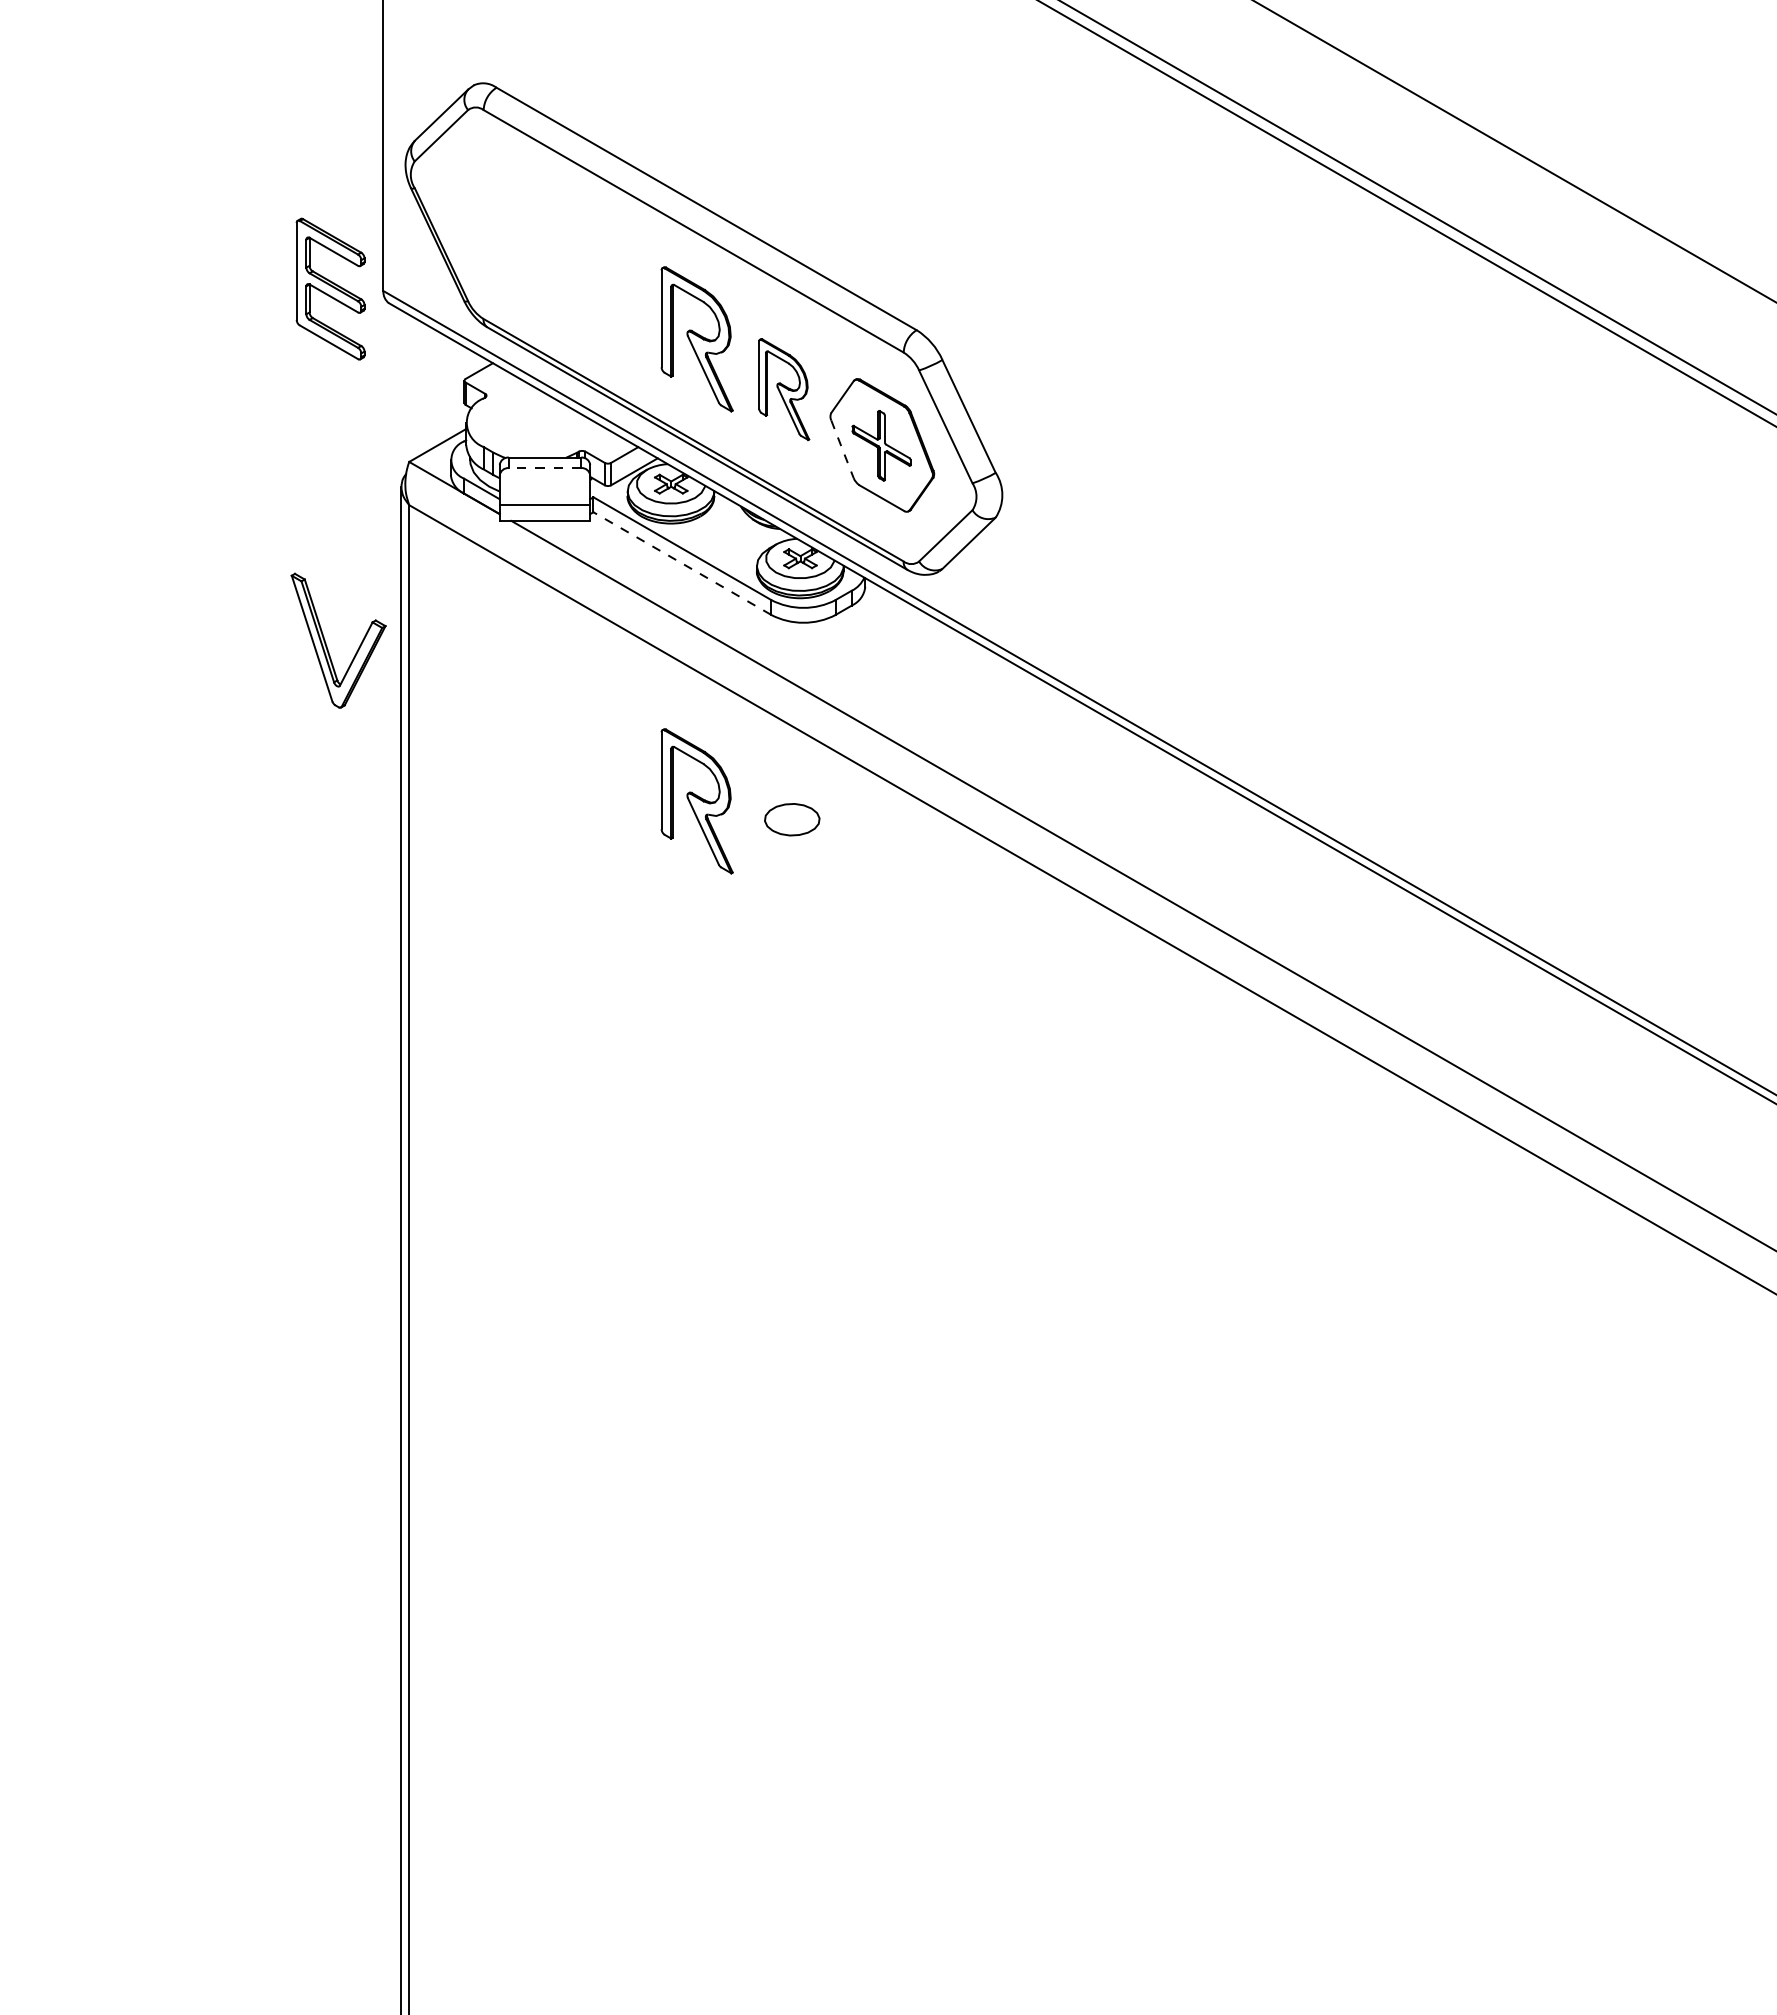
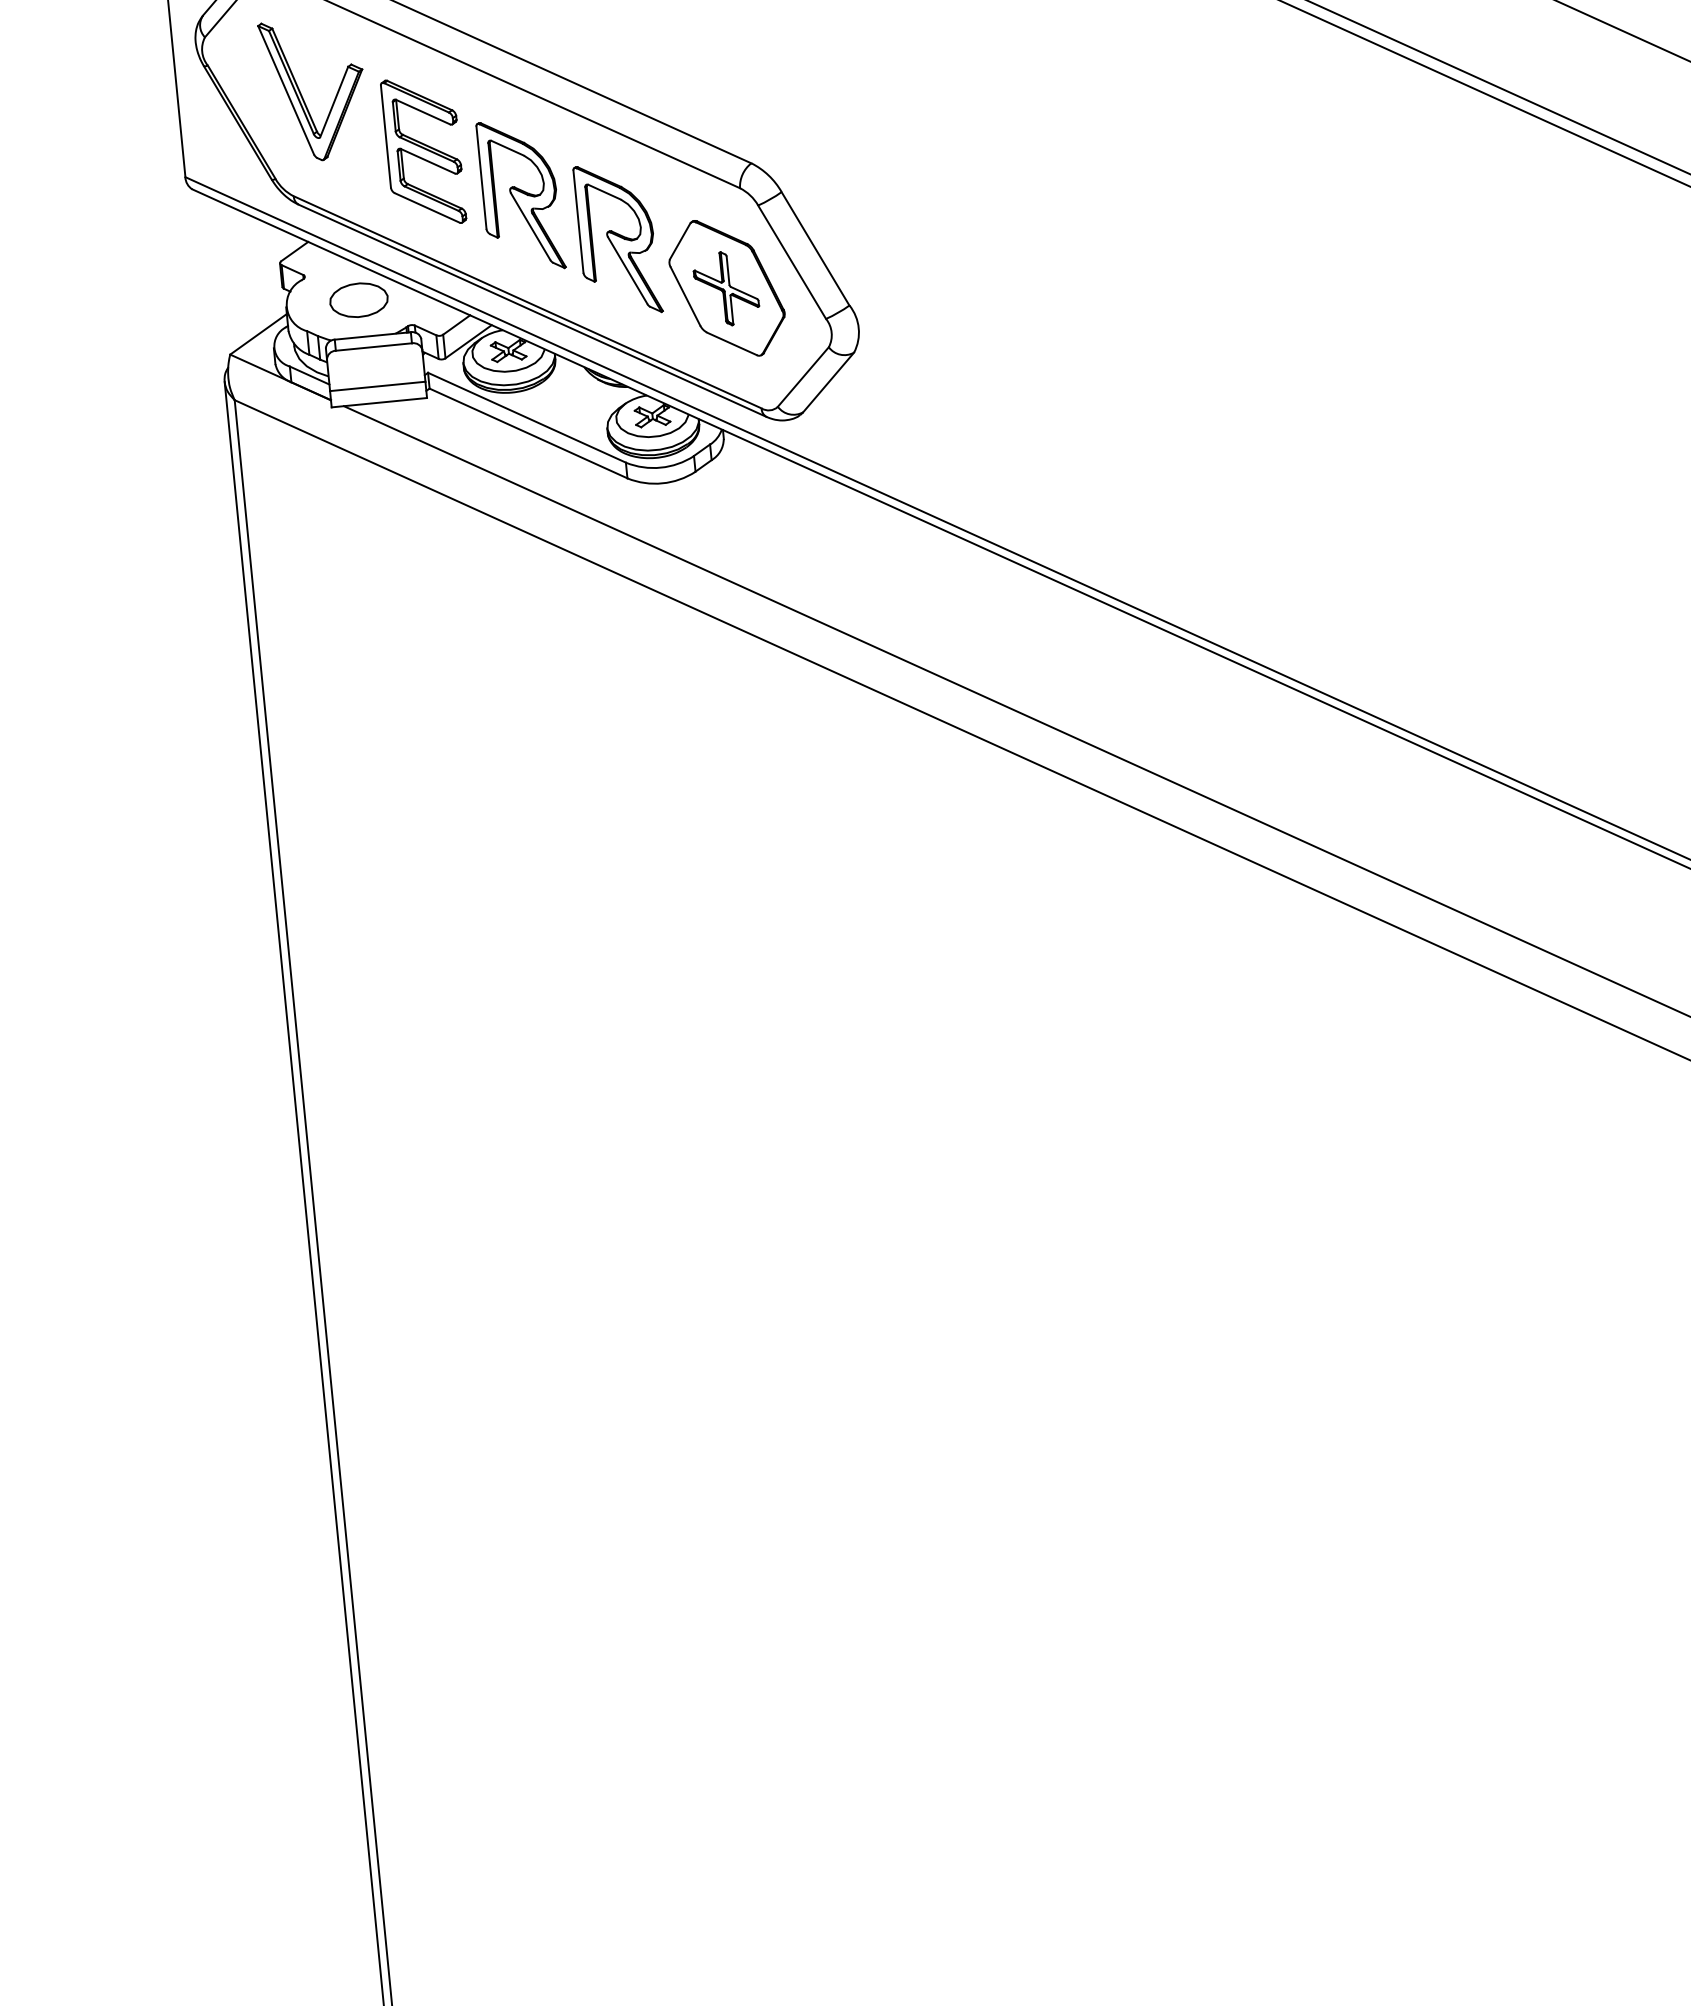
part: (330, 288) -> (423, 151), moved
part: (783, 389) -> (617, 239), size x1.43
line: (842, 449) -> (685, 296), dashed -> solid
line: (544, 468) -> (373, 347), dashed -> solid
line: (682, 563) -> (528, 433), dashed -> solid
part: (326, 643) -> (301, 93), moved
part: (696, 801) -> (568, 682), removed
part: (792, 819) -> (359, 299), moved

